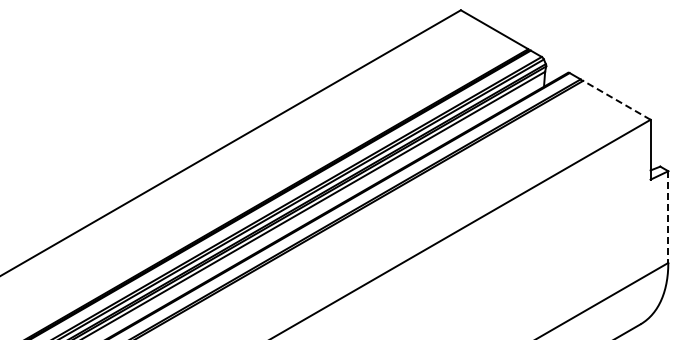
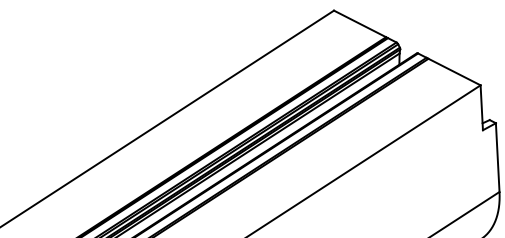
line: (616, 100) -> (454, 72), dashed -> solid
line: (668, 217) -> (497, 157), dashed -> solid

